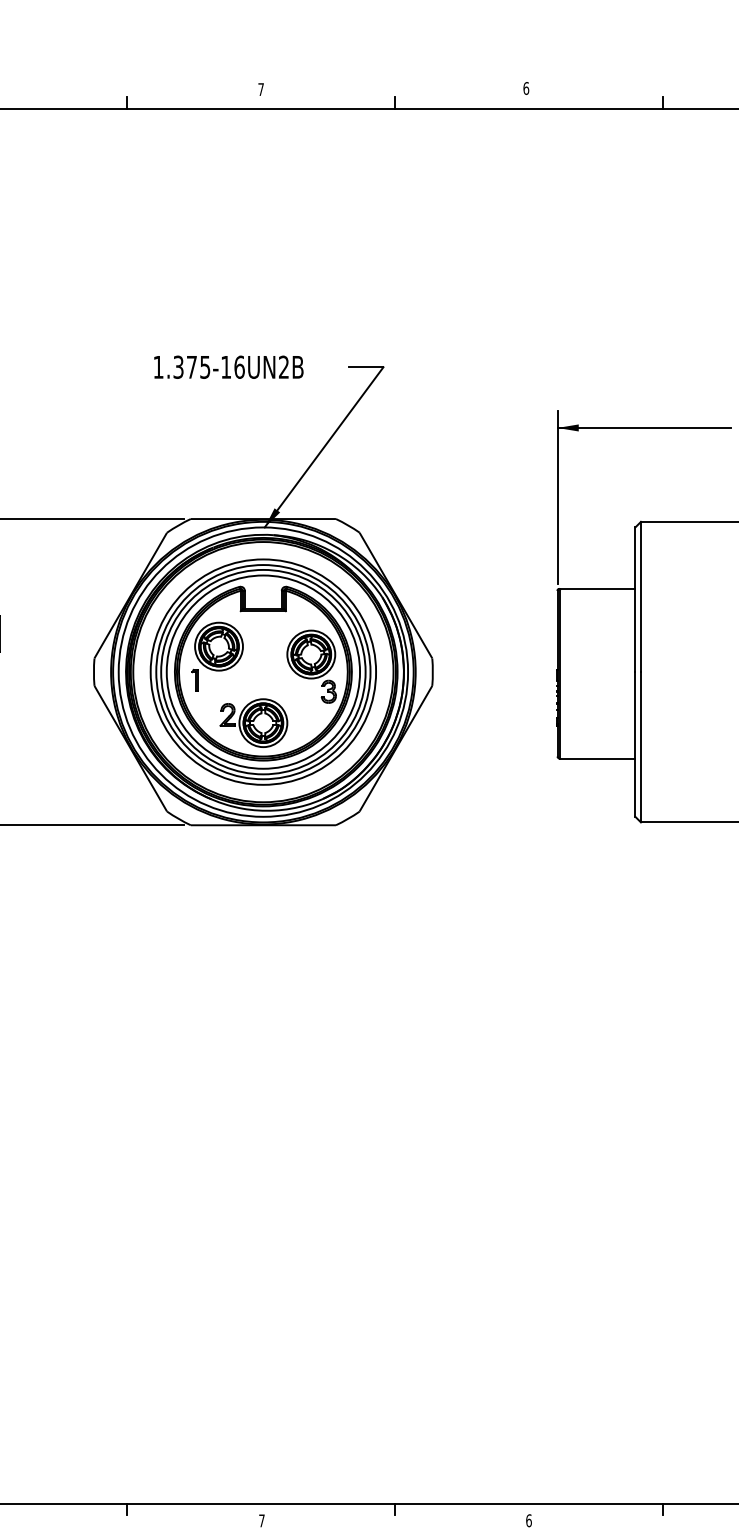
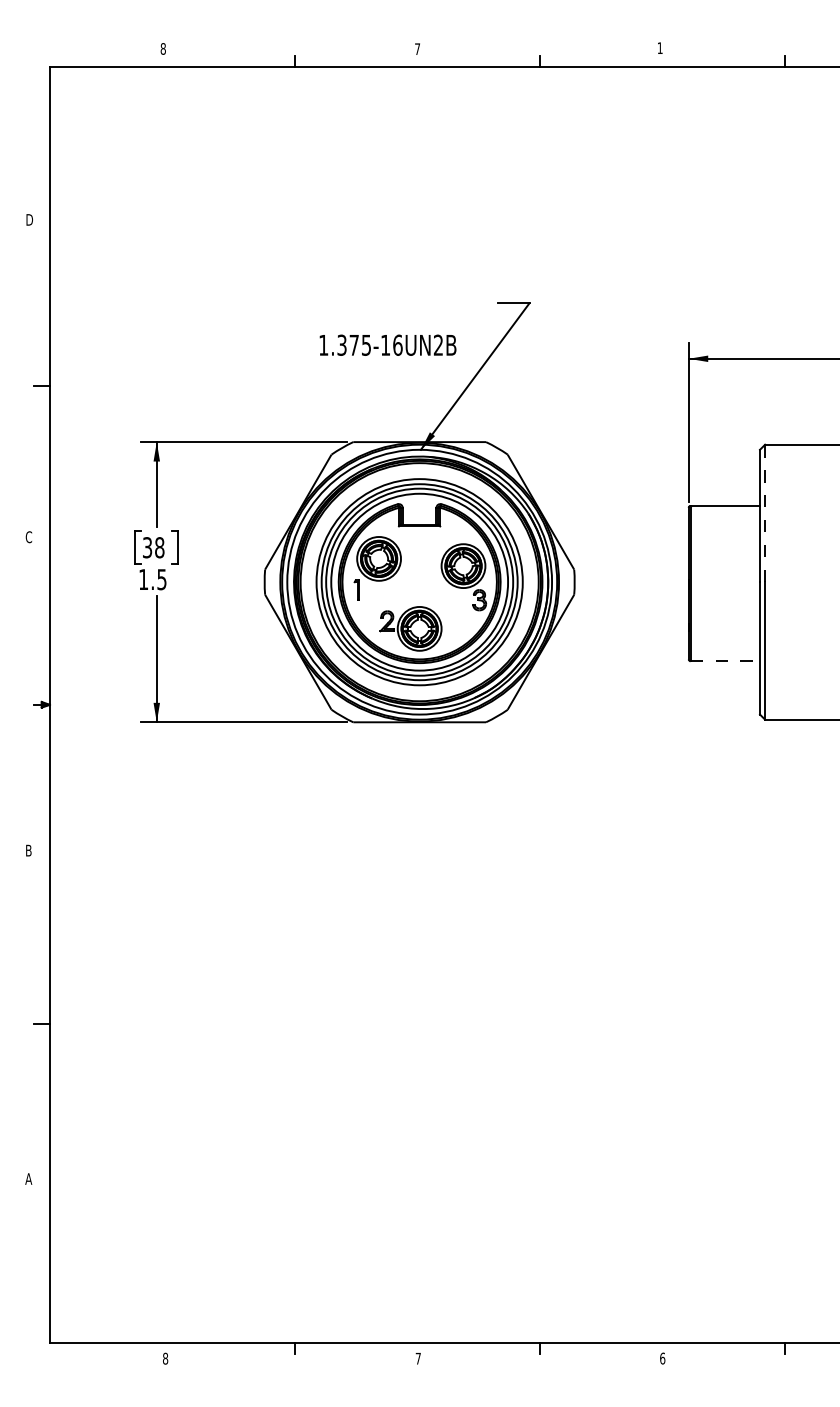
text: (525, 88) -> (659, 48), 6 -> 1
text: (228, 366) -> (387, 344), moved
line: (641, 597) -> (765, 513), solid -> dashed
line: (597, 758) -> (725, 661), solid -> dashed

